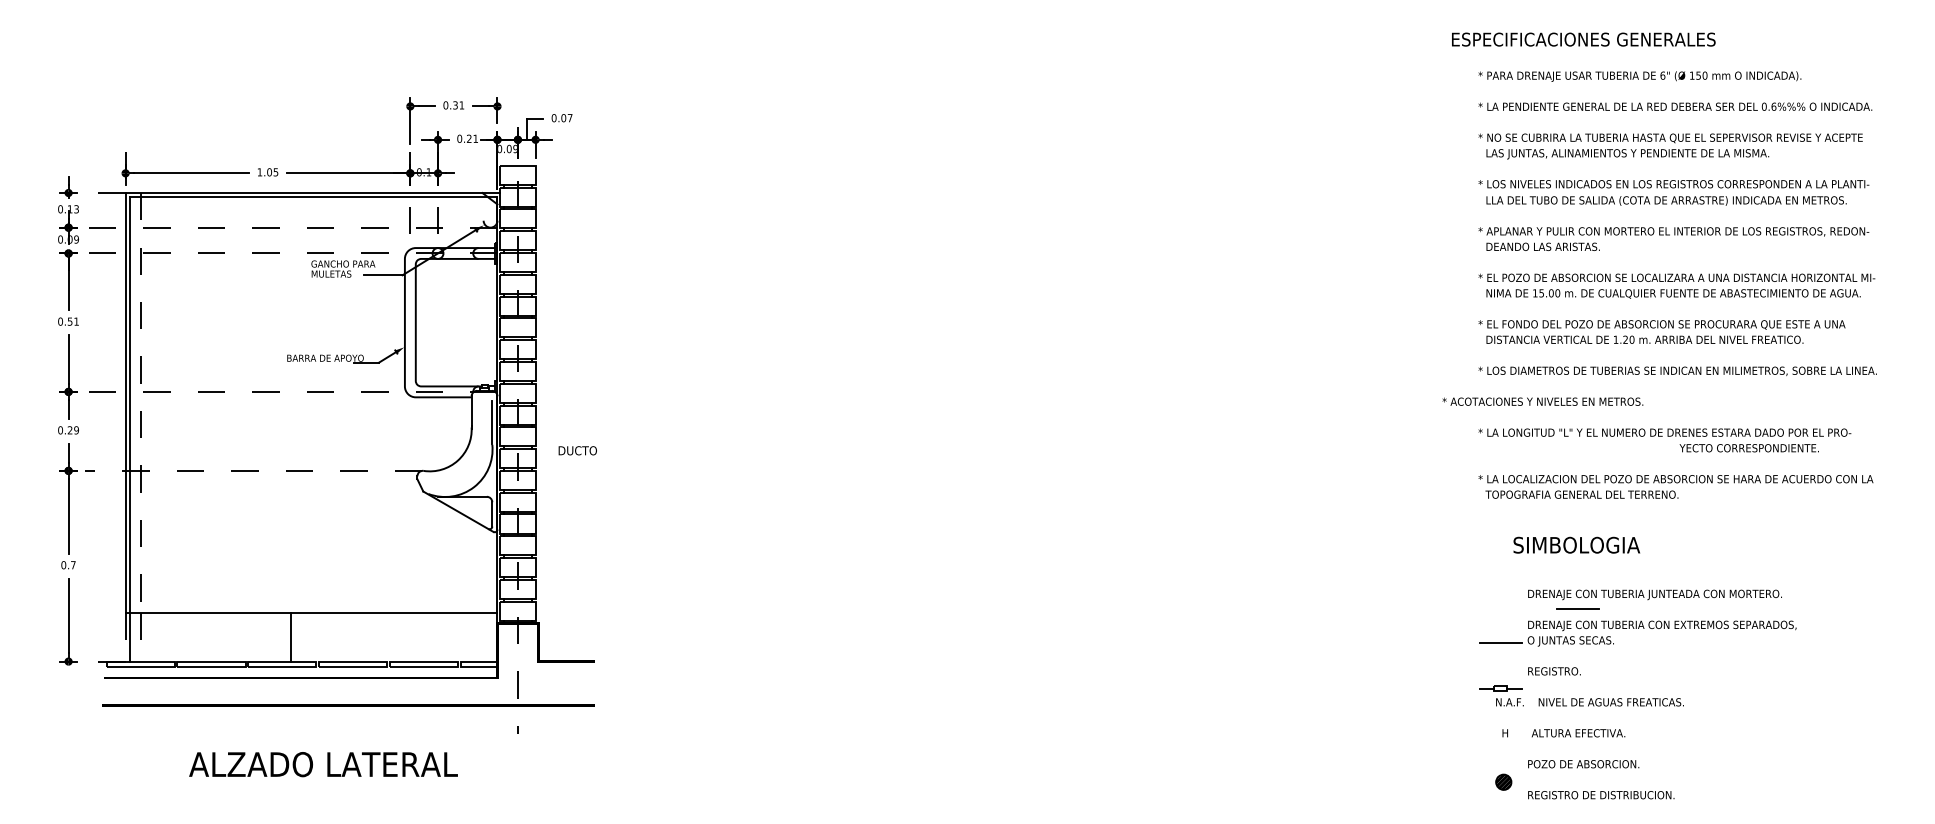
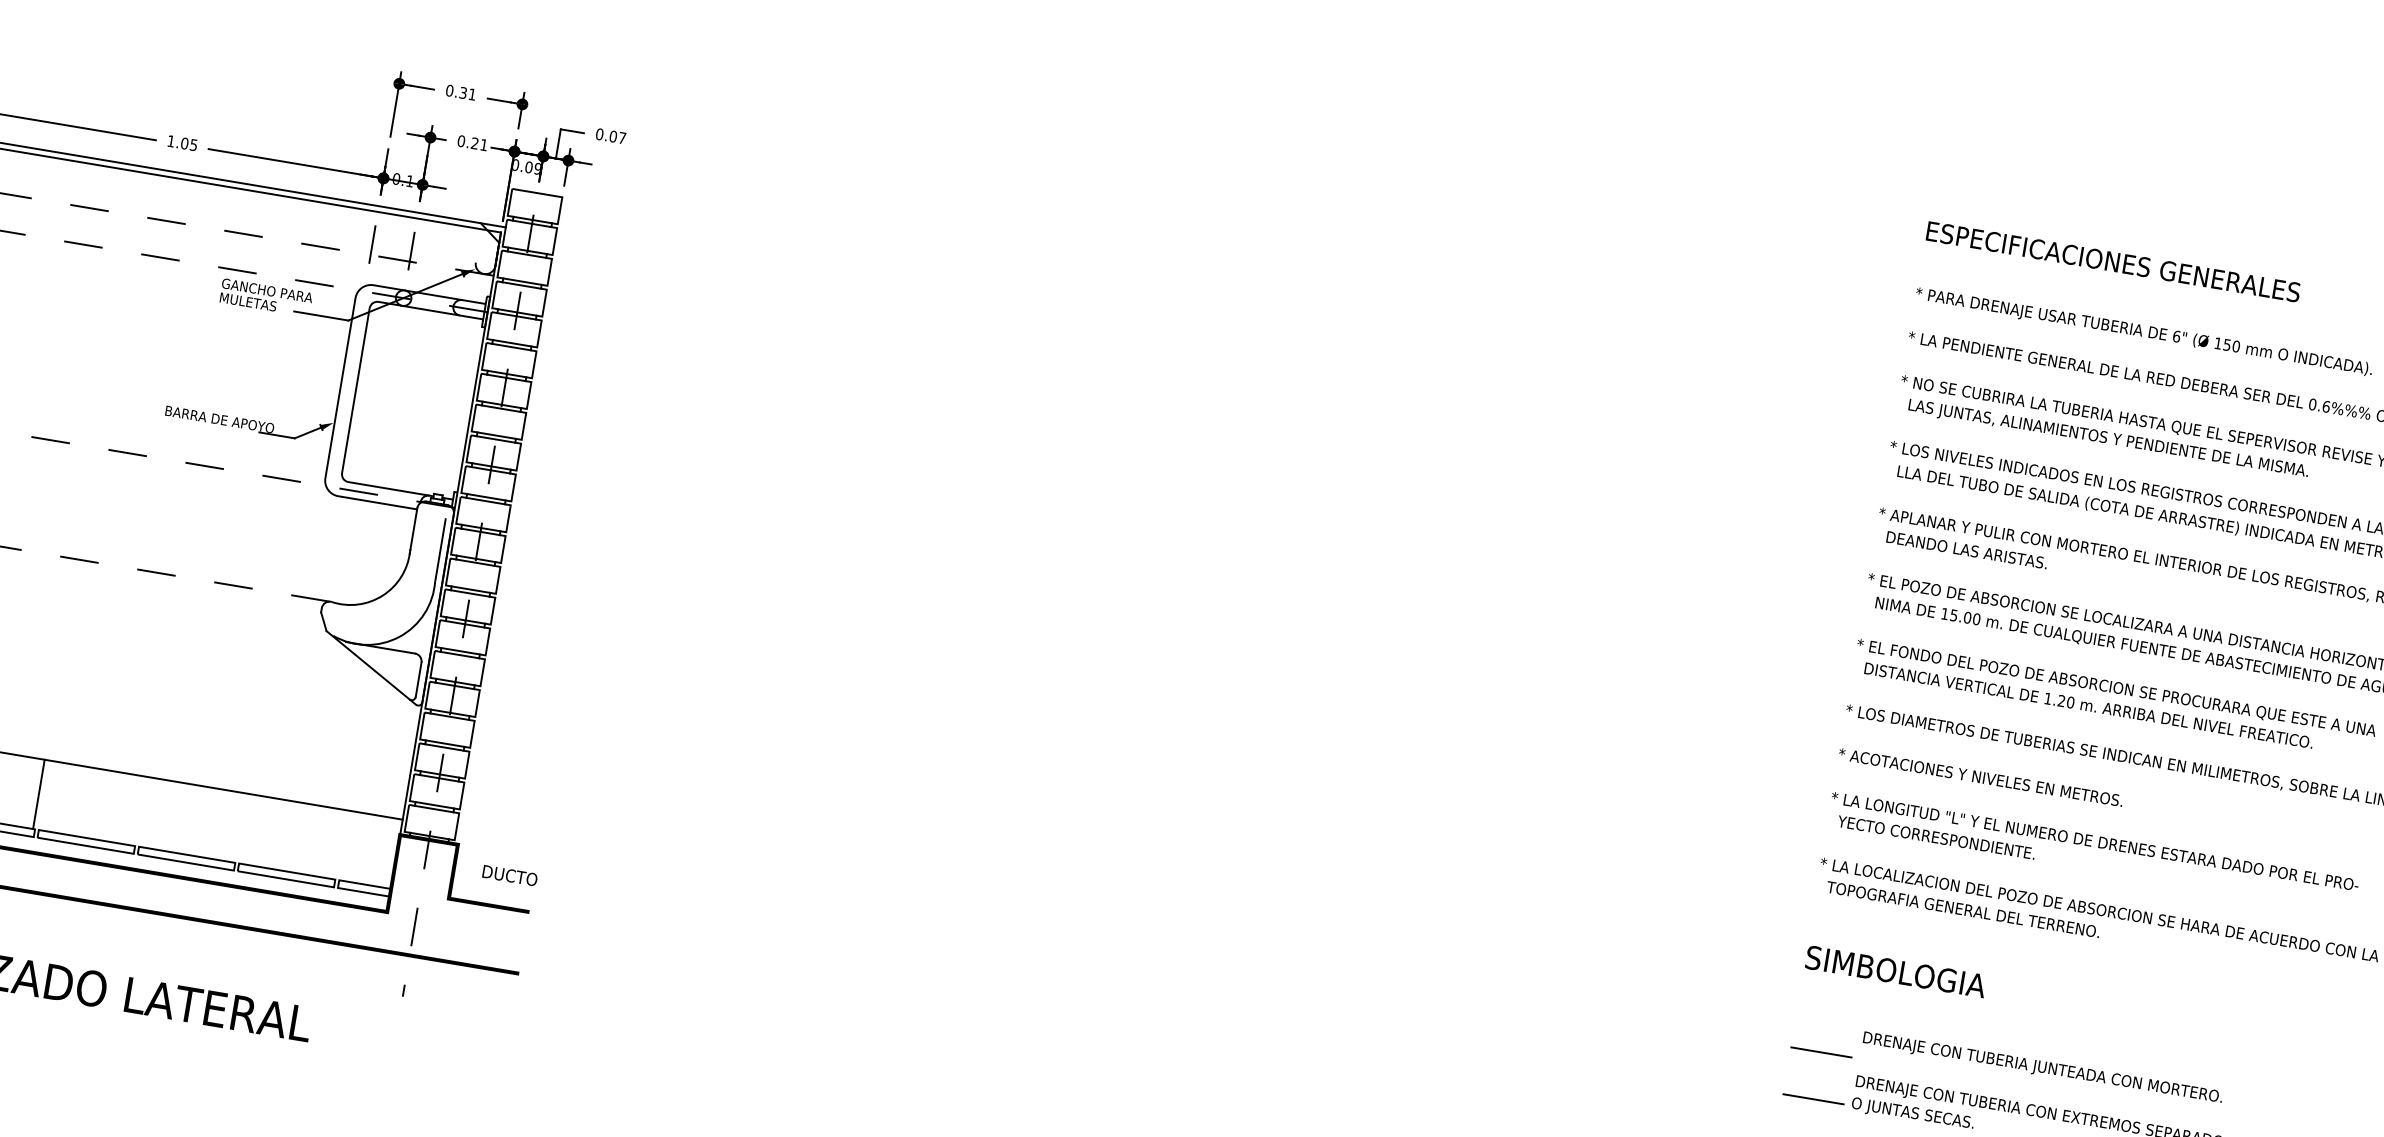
text: (1583, 39) -> (2113, 261), moved
text: (1542, 401) -> (1980, 777), moved
text: (1748, 448) -> (1935, 837), moved
text: (577, 450) -> (509, 875), moved
text: (1576, 544) -> (1895, 970), moved
line: (1577, 608) -> (1821, 1051), moved
line: (291, 636) -> (39, 793), moved

